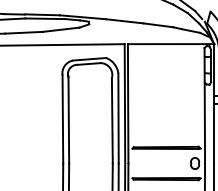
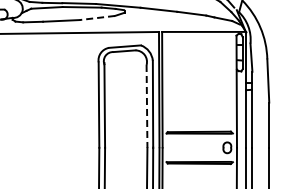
line: (61, 30) -> (97, 18), solid -> dashed
line: (112, 120) -> (147, 106), solid -> dashed

